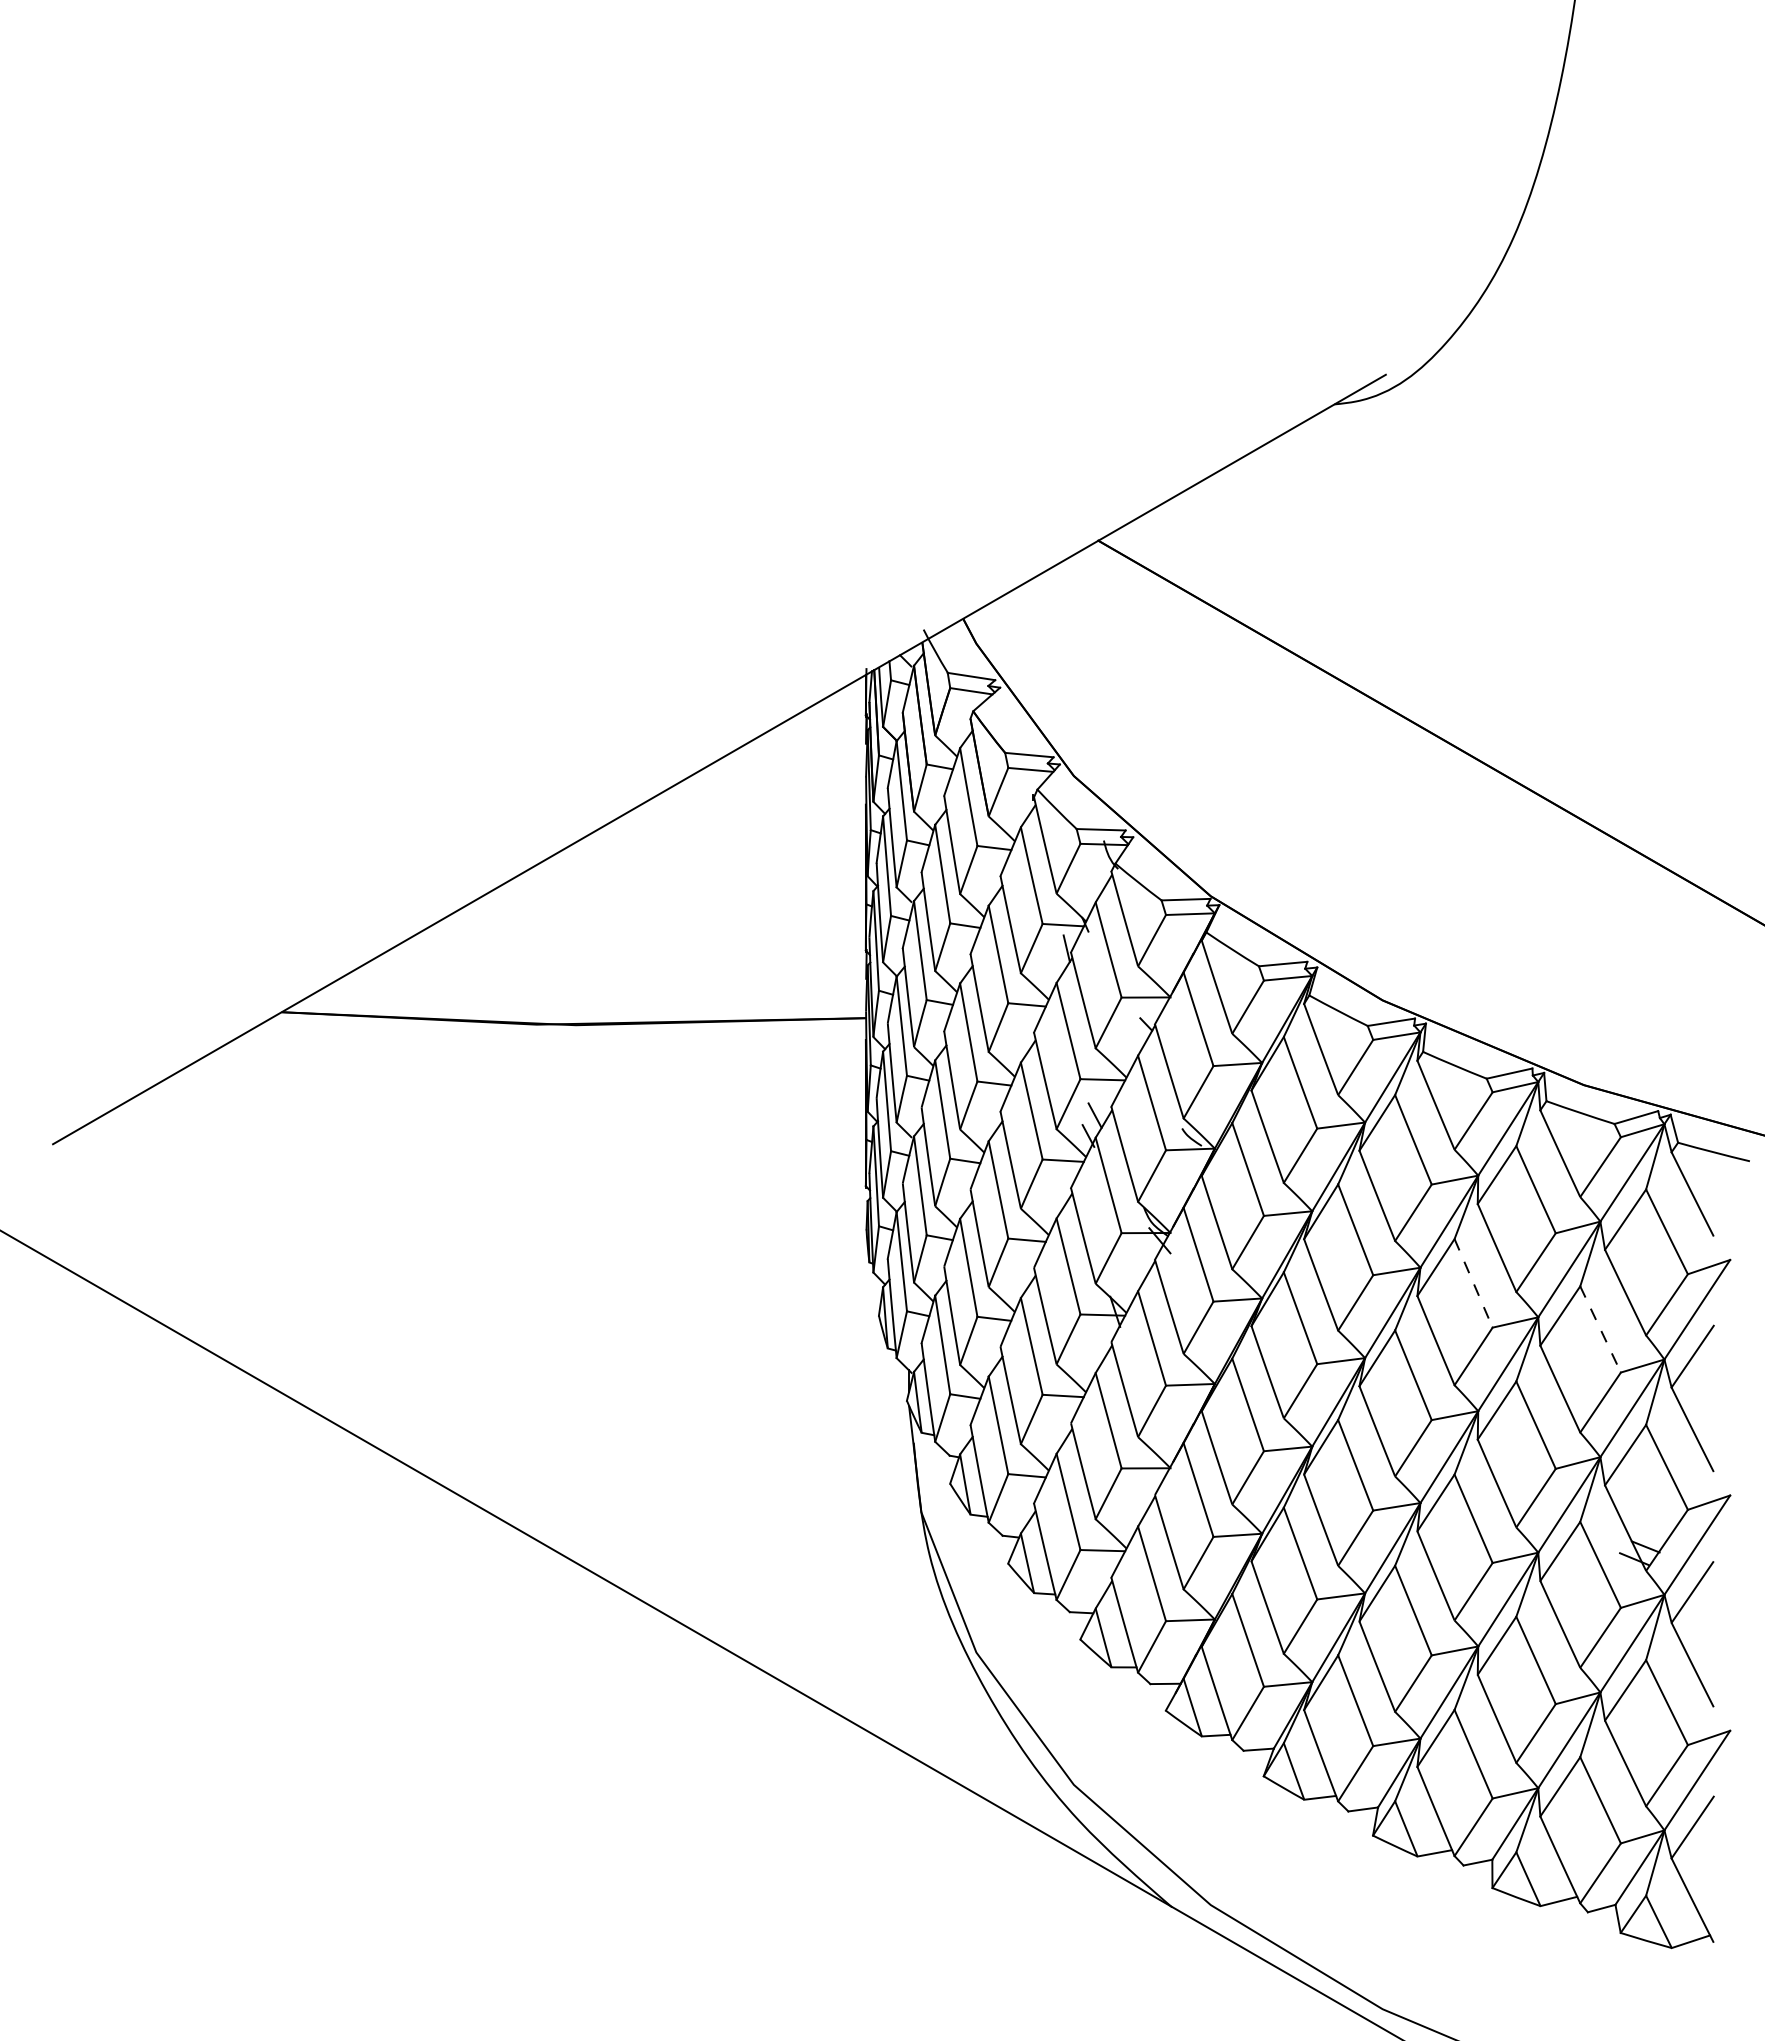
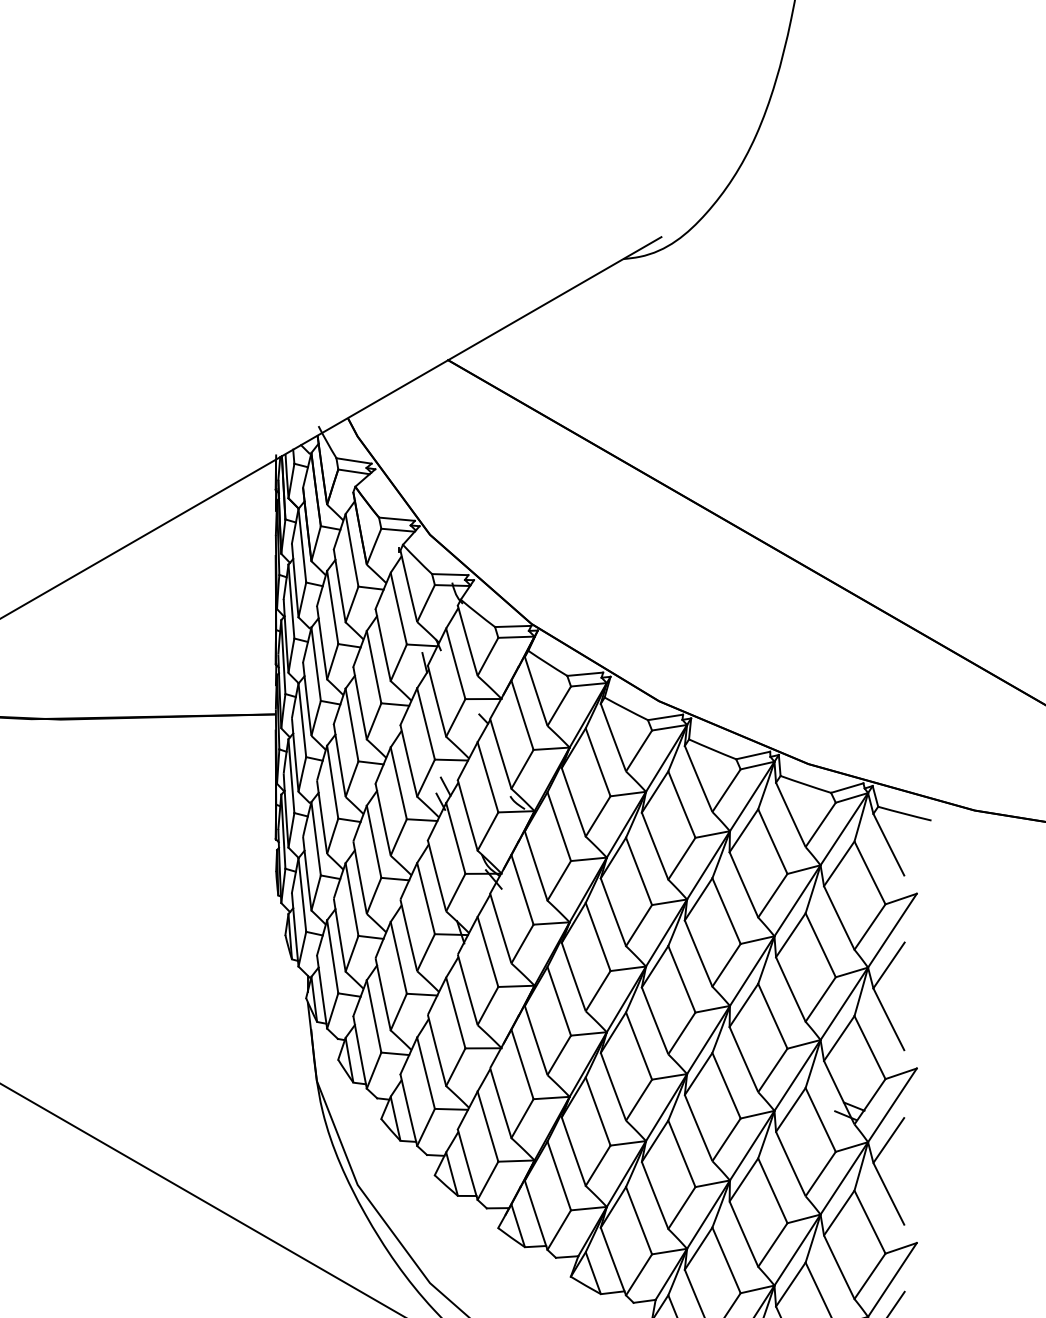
line: (1473, 1283) -> (726, 911), dashed -> solid
line: (1600, 1329) -> (820, 945), dashed -> solid

